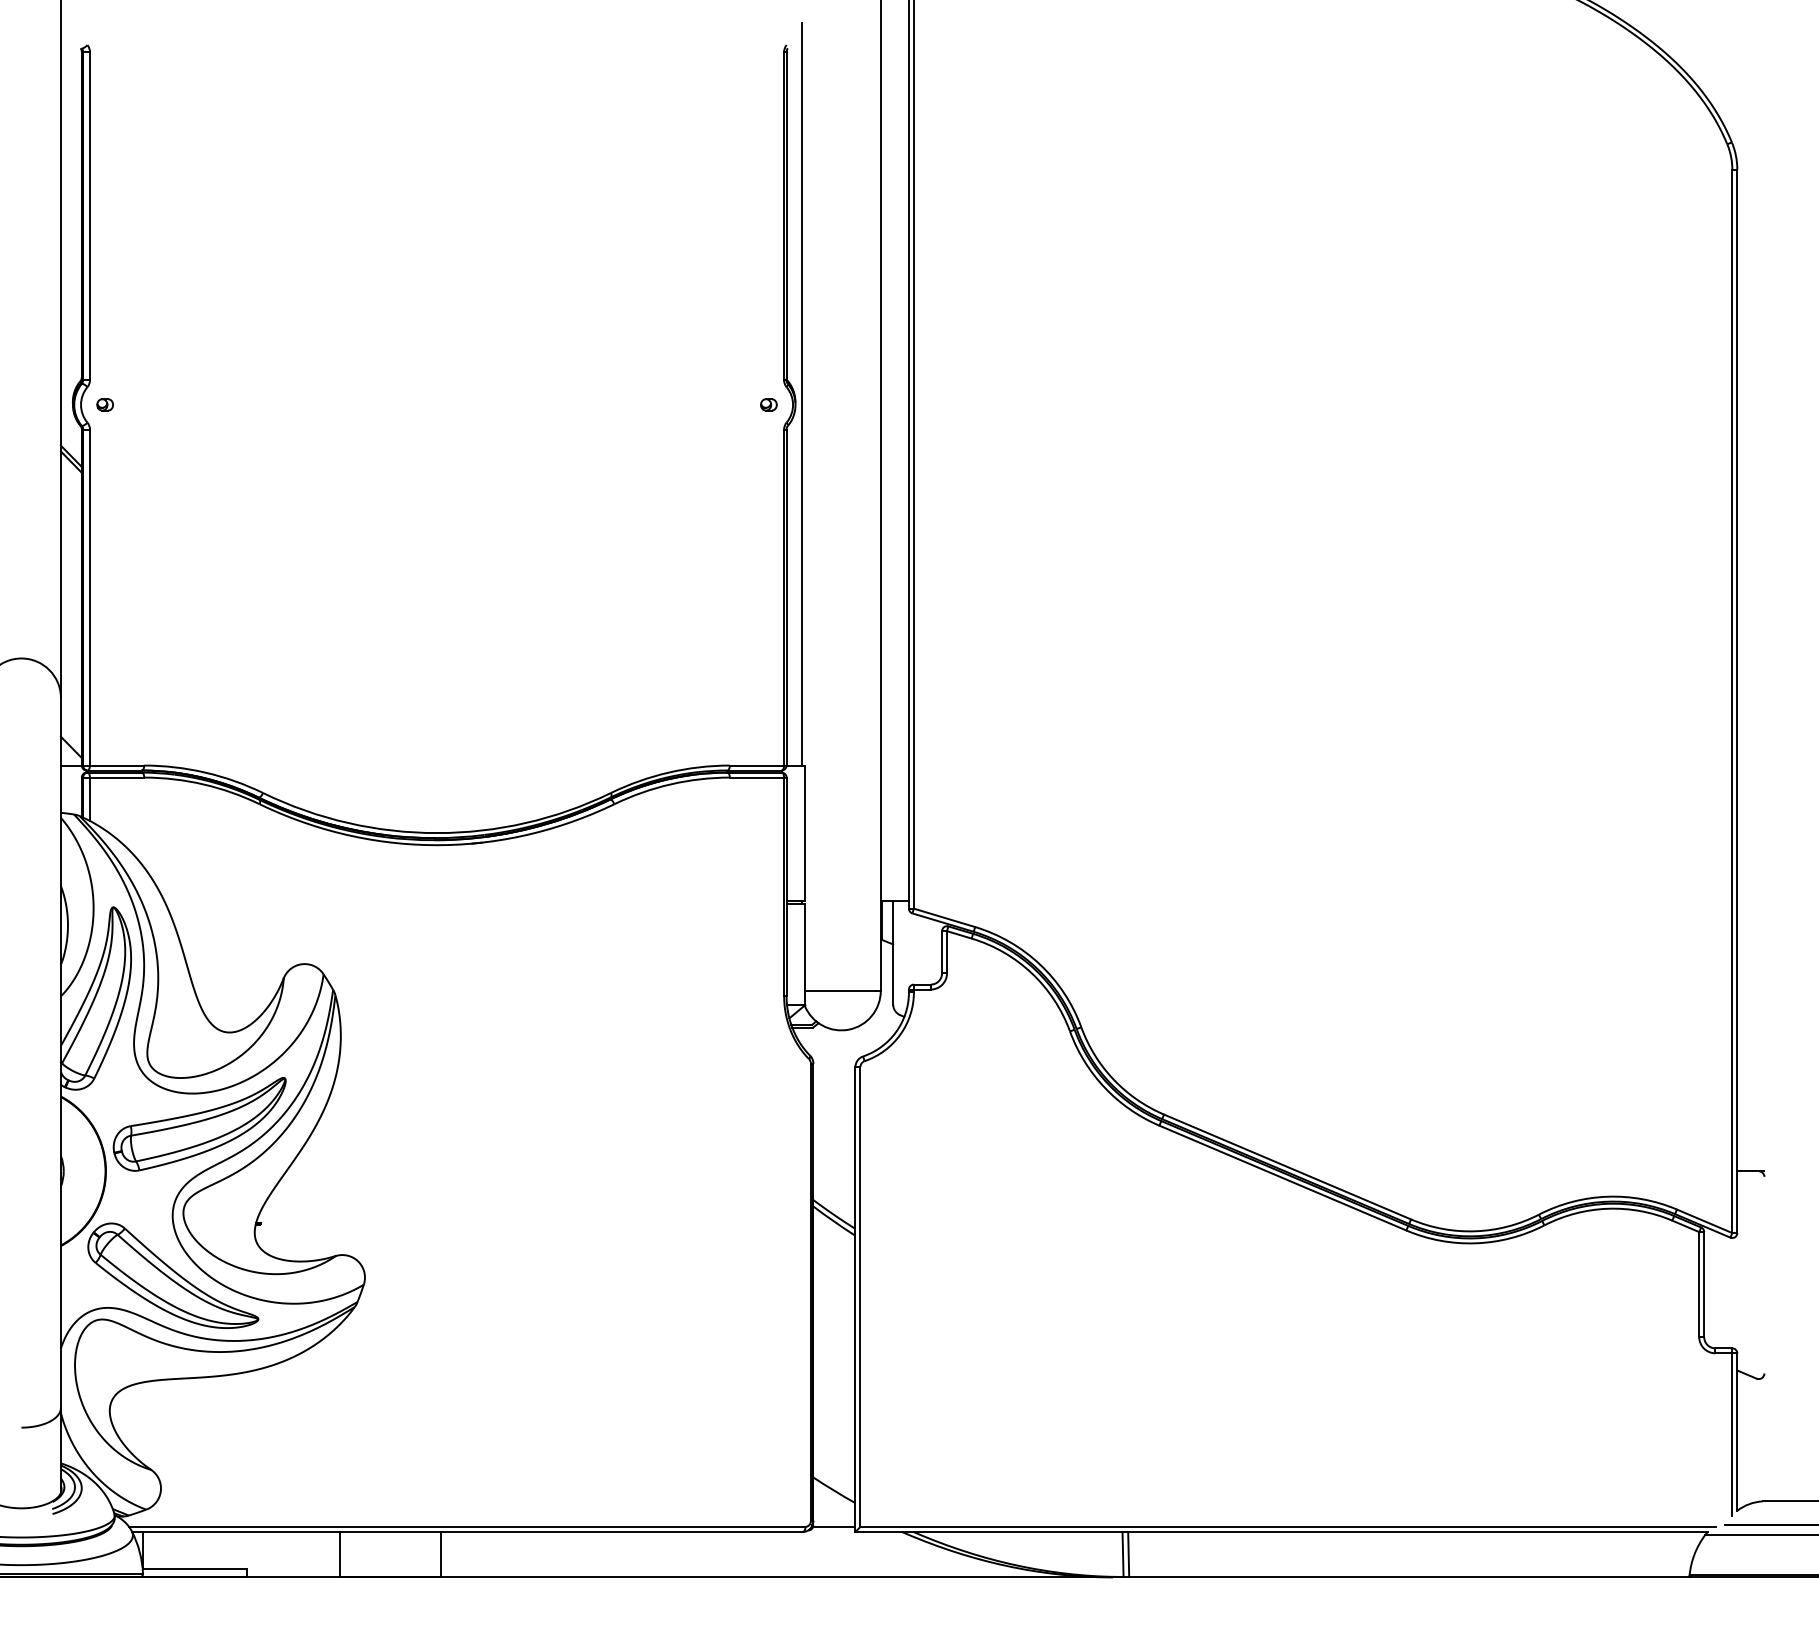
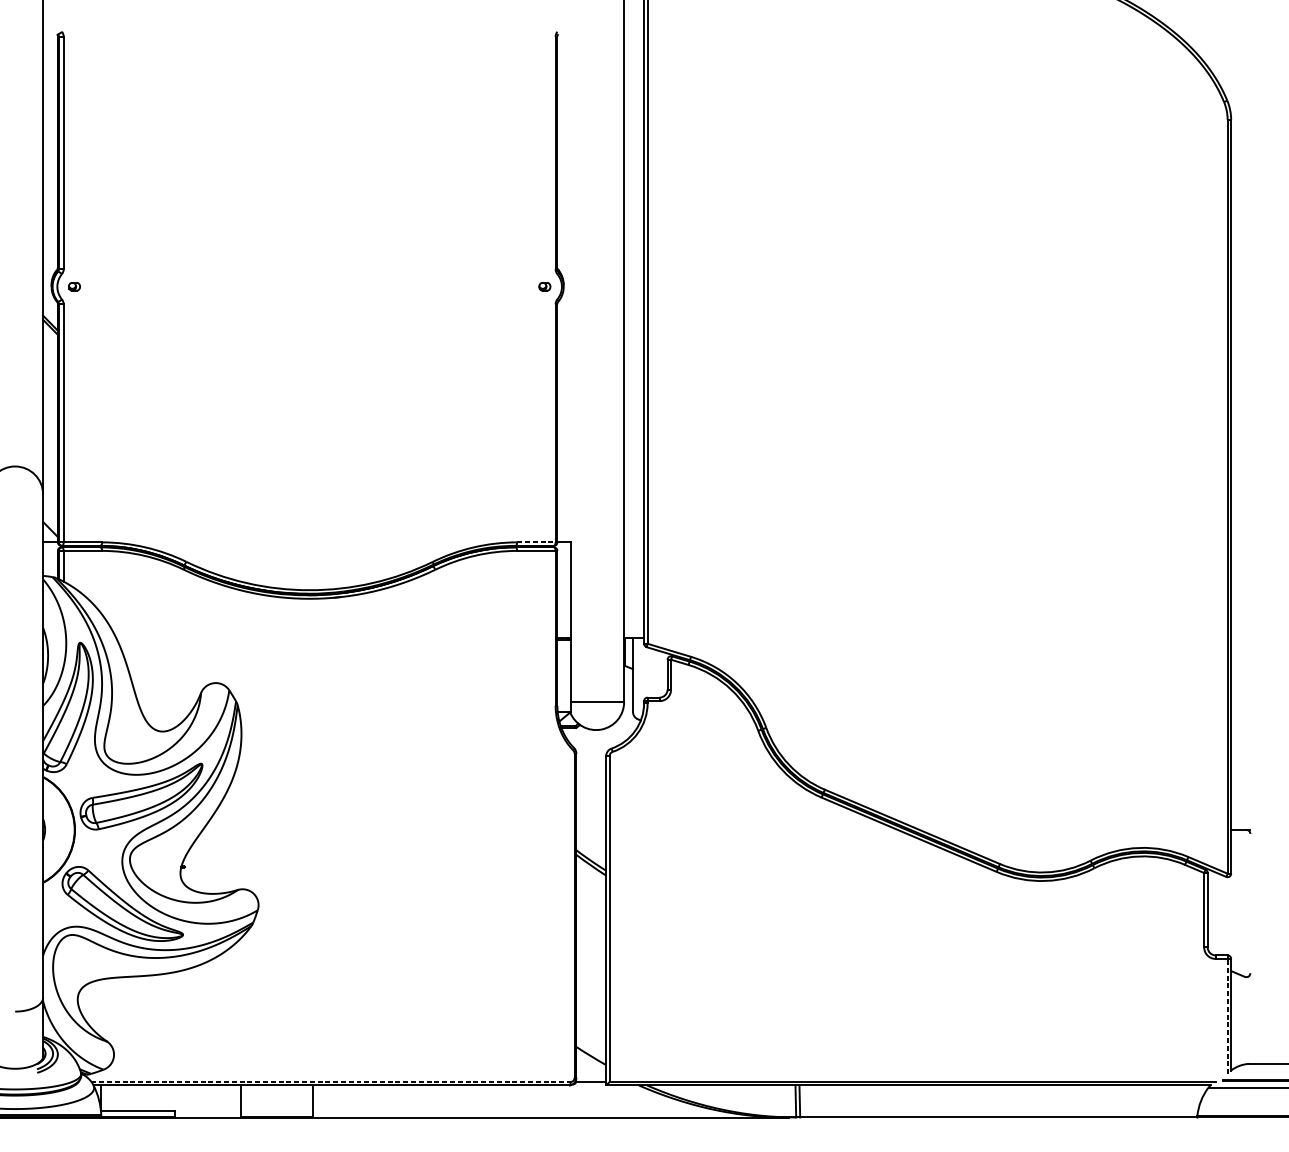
line: (801, 393) -> (567, 278), removed
line: (757, 765) -> (536, 542), solid -> dashed
line: (1732, 1434) -> (1227, 1016), solid -> dashed
line: (467, 1526) -> (331, 1081), solid -> dashed

